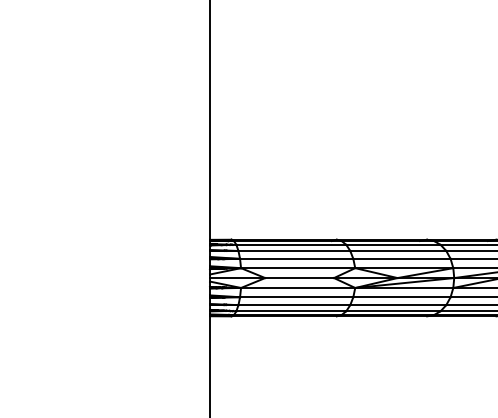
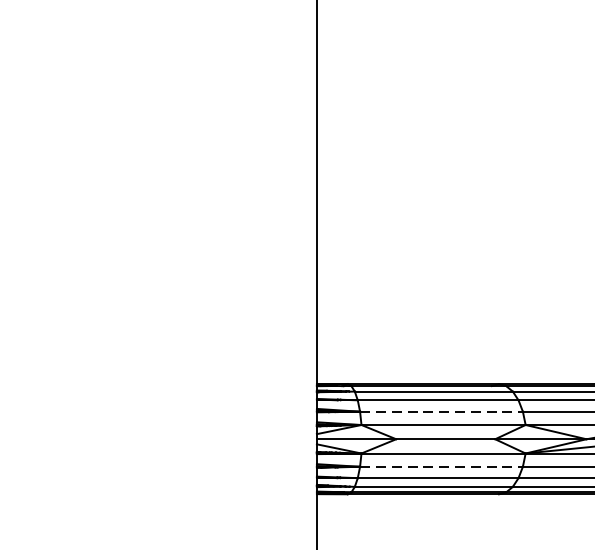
line: (296, 258) -> (441, 411), solid -> dashed
line: (296, 297) -> (441, 467), solid -> dashed

